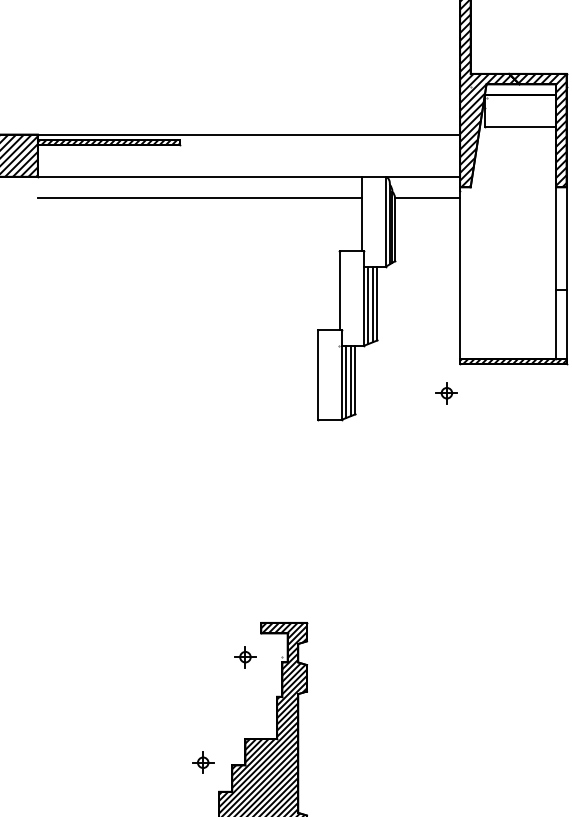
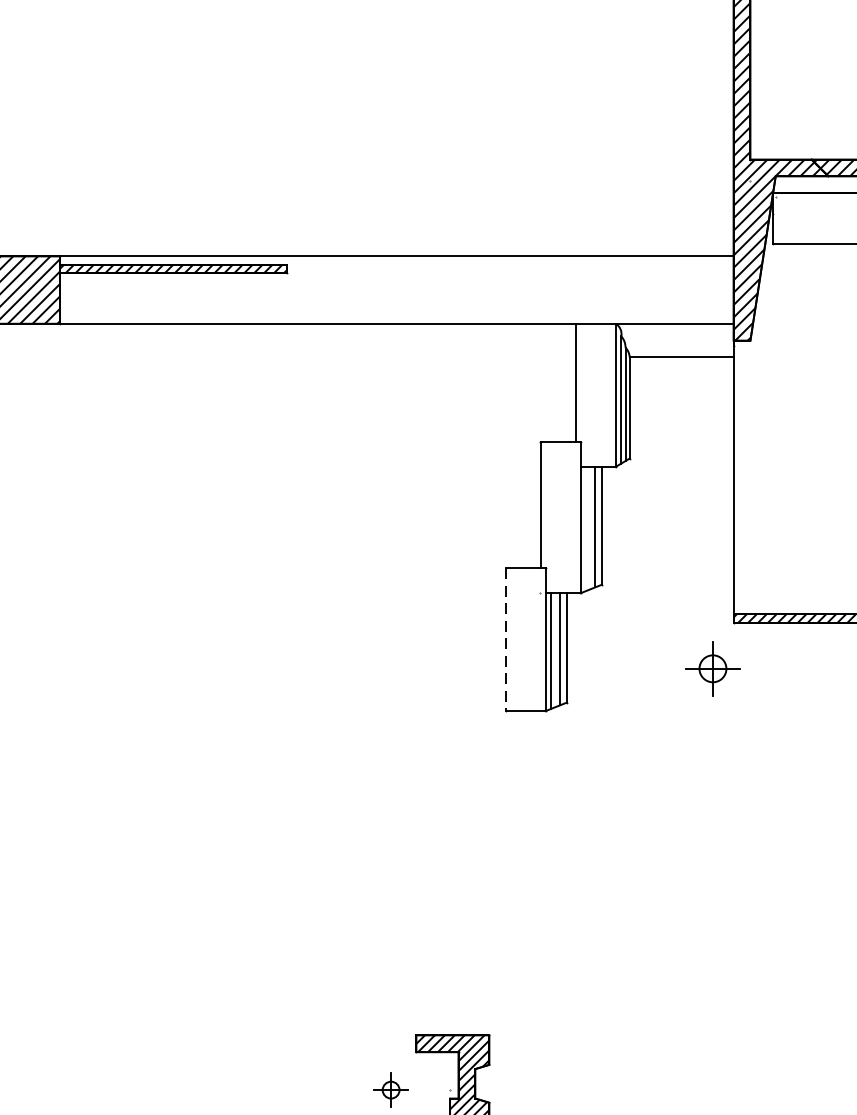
line: (199, 197) -> (317, 356), removed
line: (367, 305) -> (585, 529), removed
line: (317, 374) -> (506, 639), solid -> dashed
part: (446, 393) -> (711, 669), size x1.6

